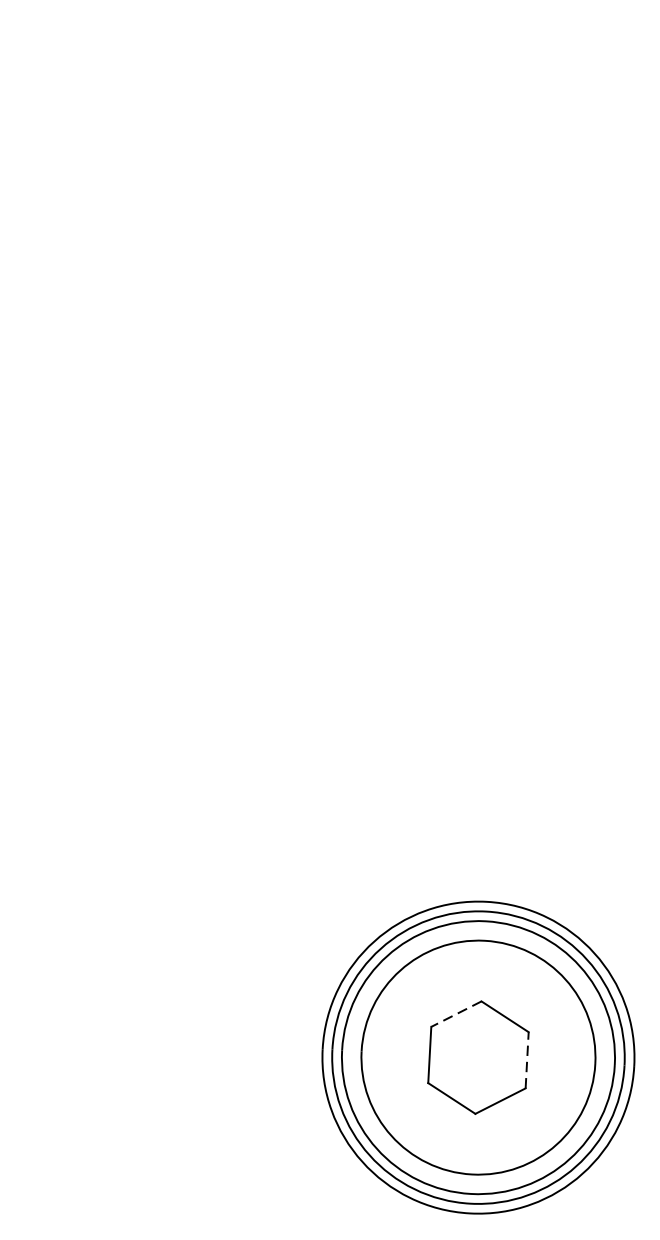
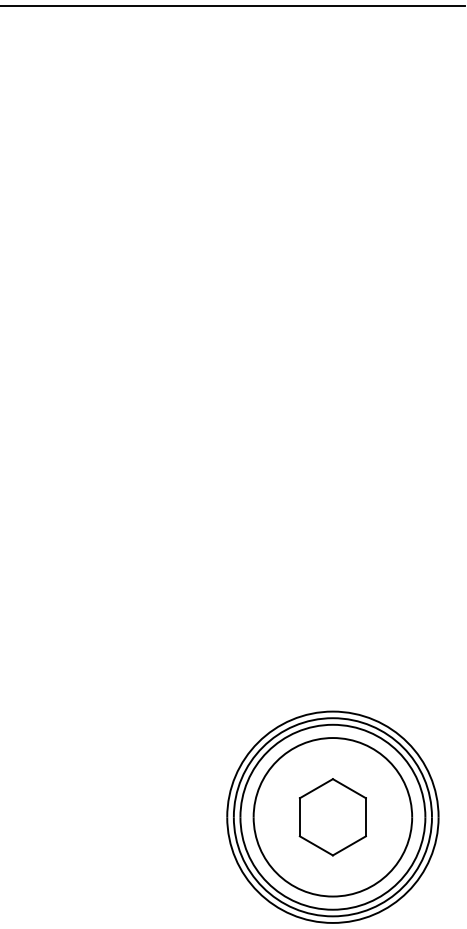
line: (455, 1013) -> (315, 788), dashed -> solid
line: (526, 1059) -> (365, 816), dashed -> solid

